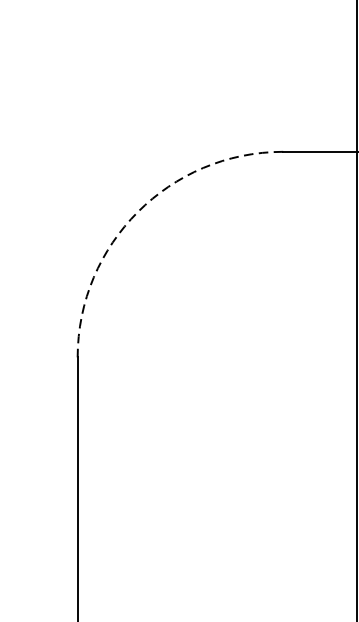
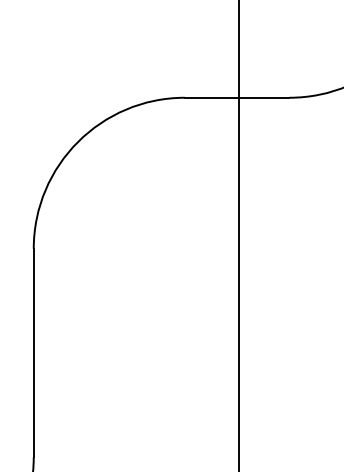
arc: (138, 212) -> (78, 142), dashed -> solid

